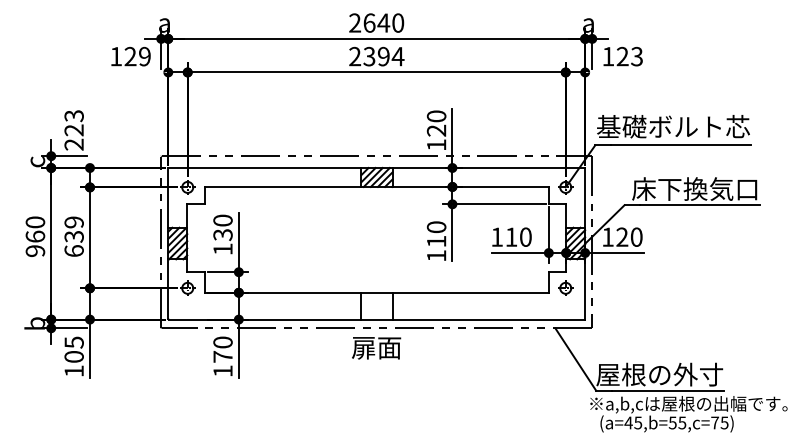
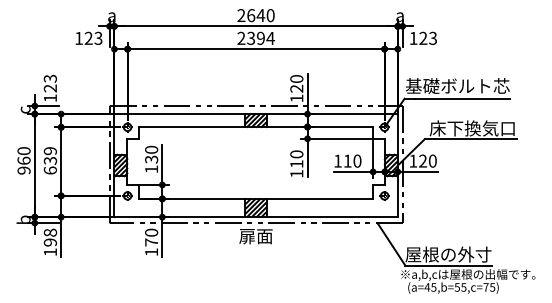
text: (144, 56) -> (98, 38), 129 -> 123
text: (72, 145) -> (49, 98), 223 -> 123
hatch: (375, 305) -> (255, 207), added
text: (72, 349) -> (49, 237), 105 -> 198

